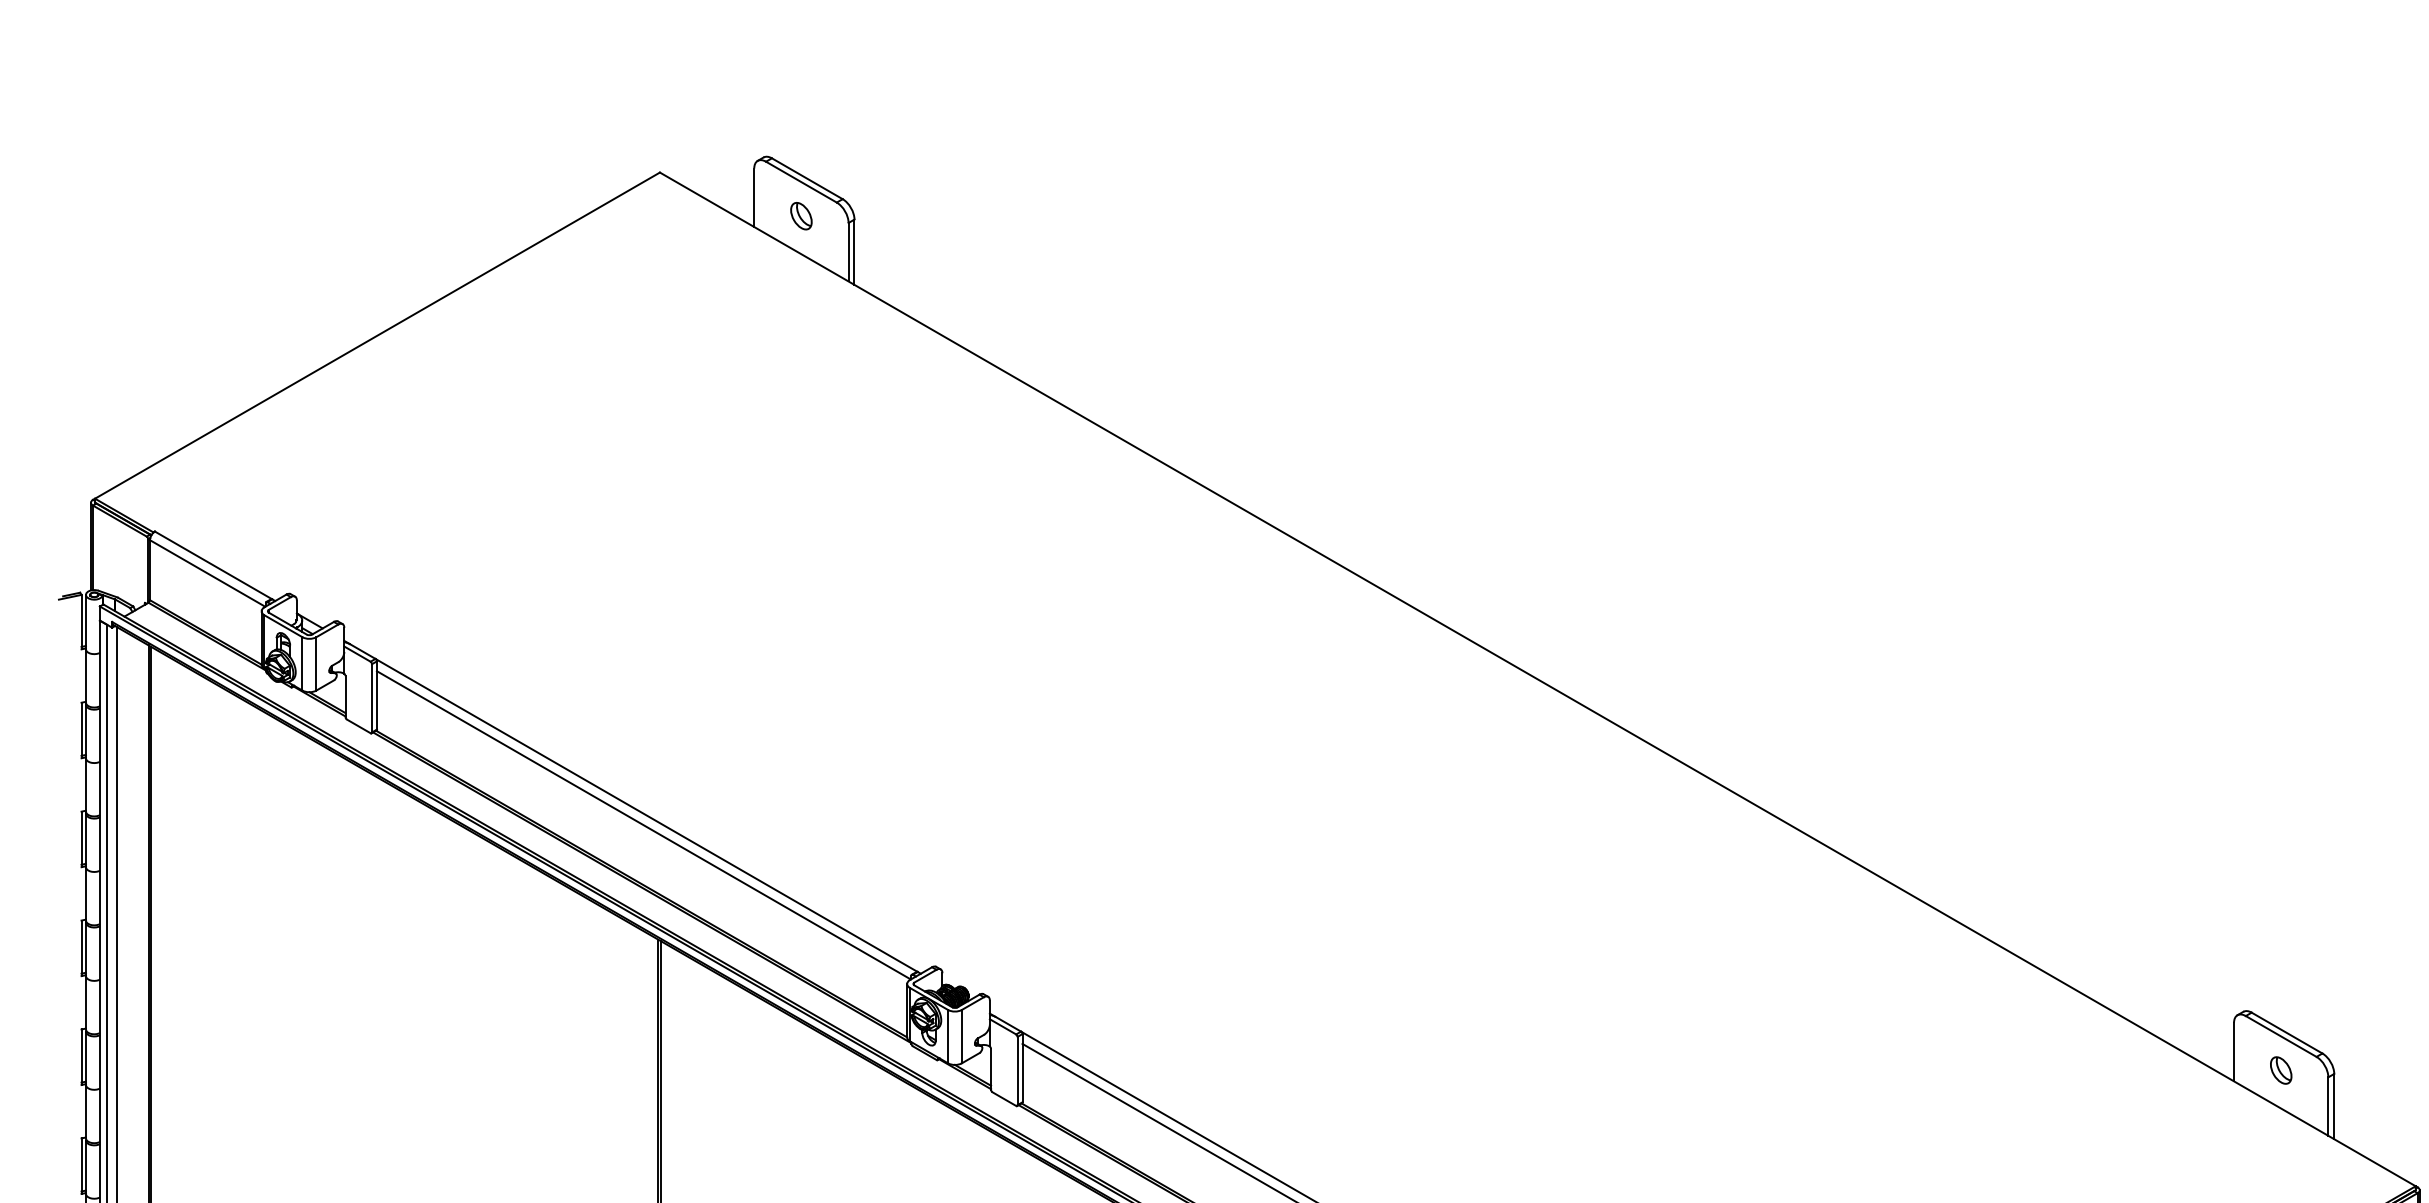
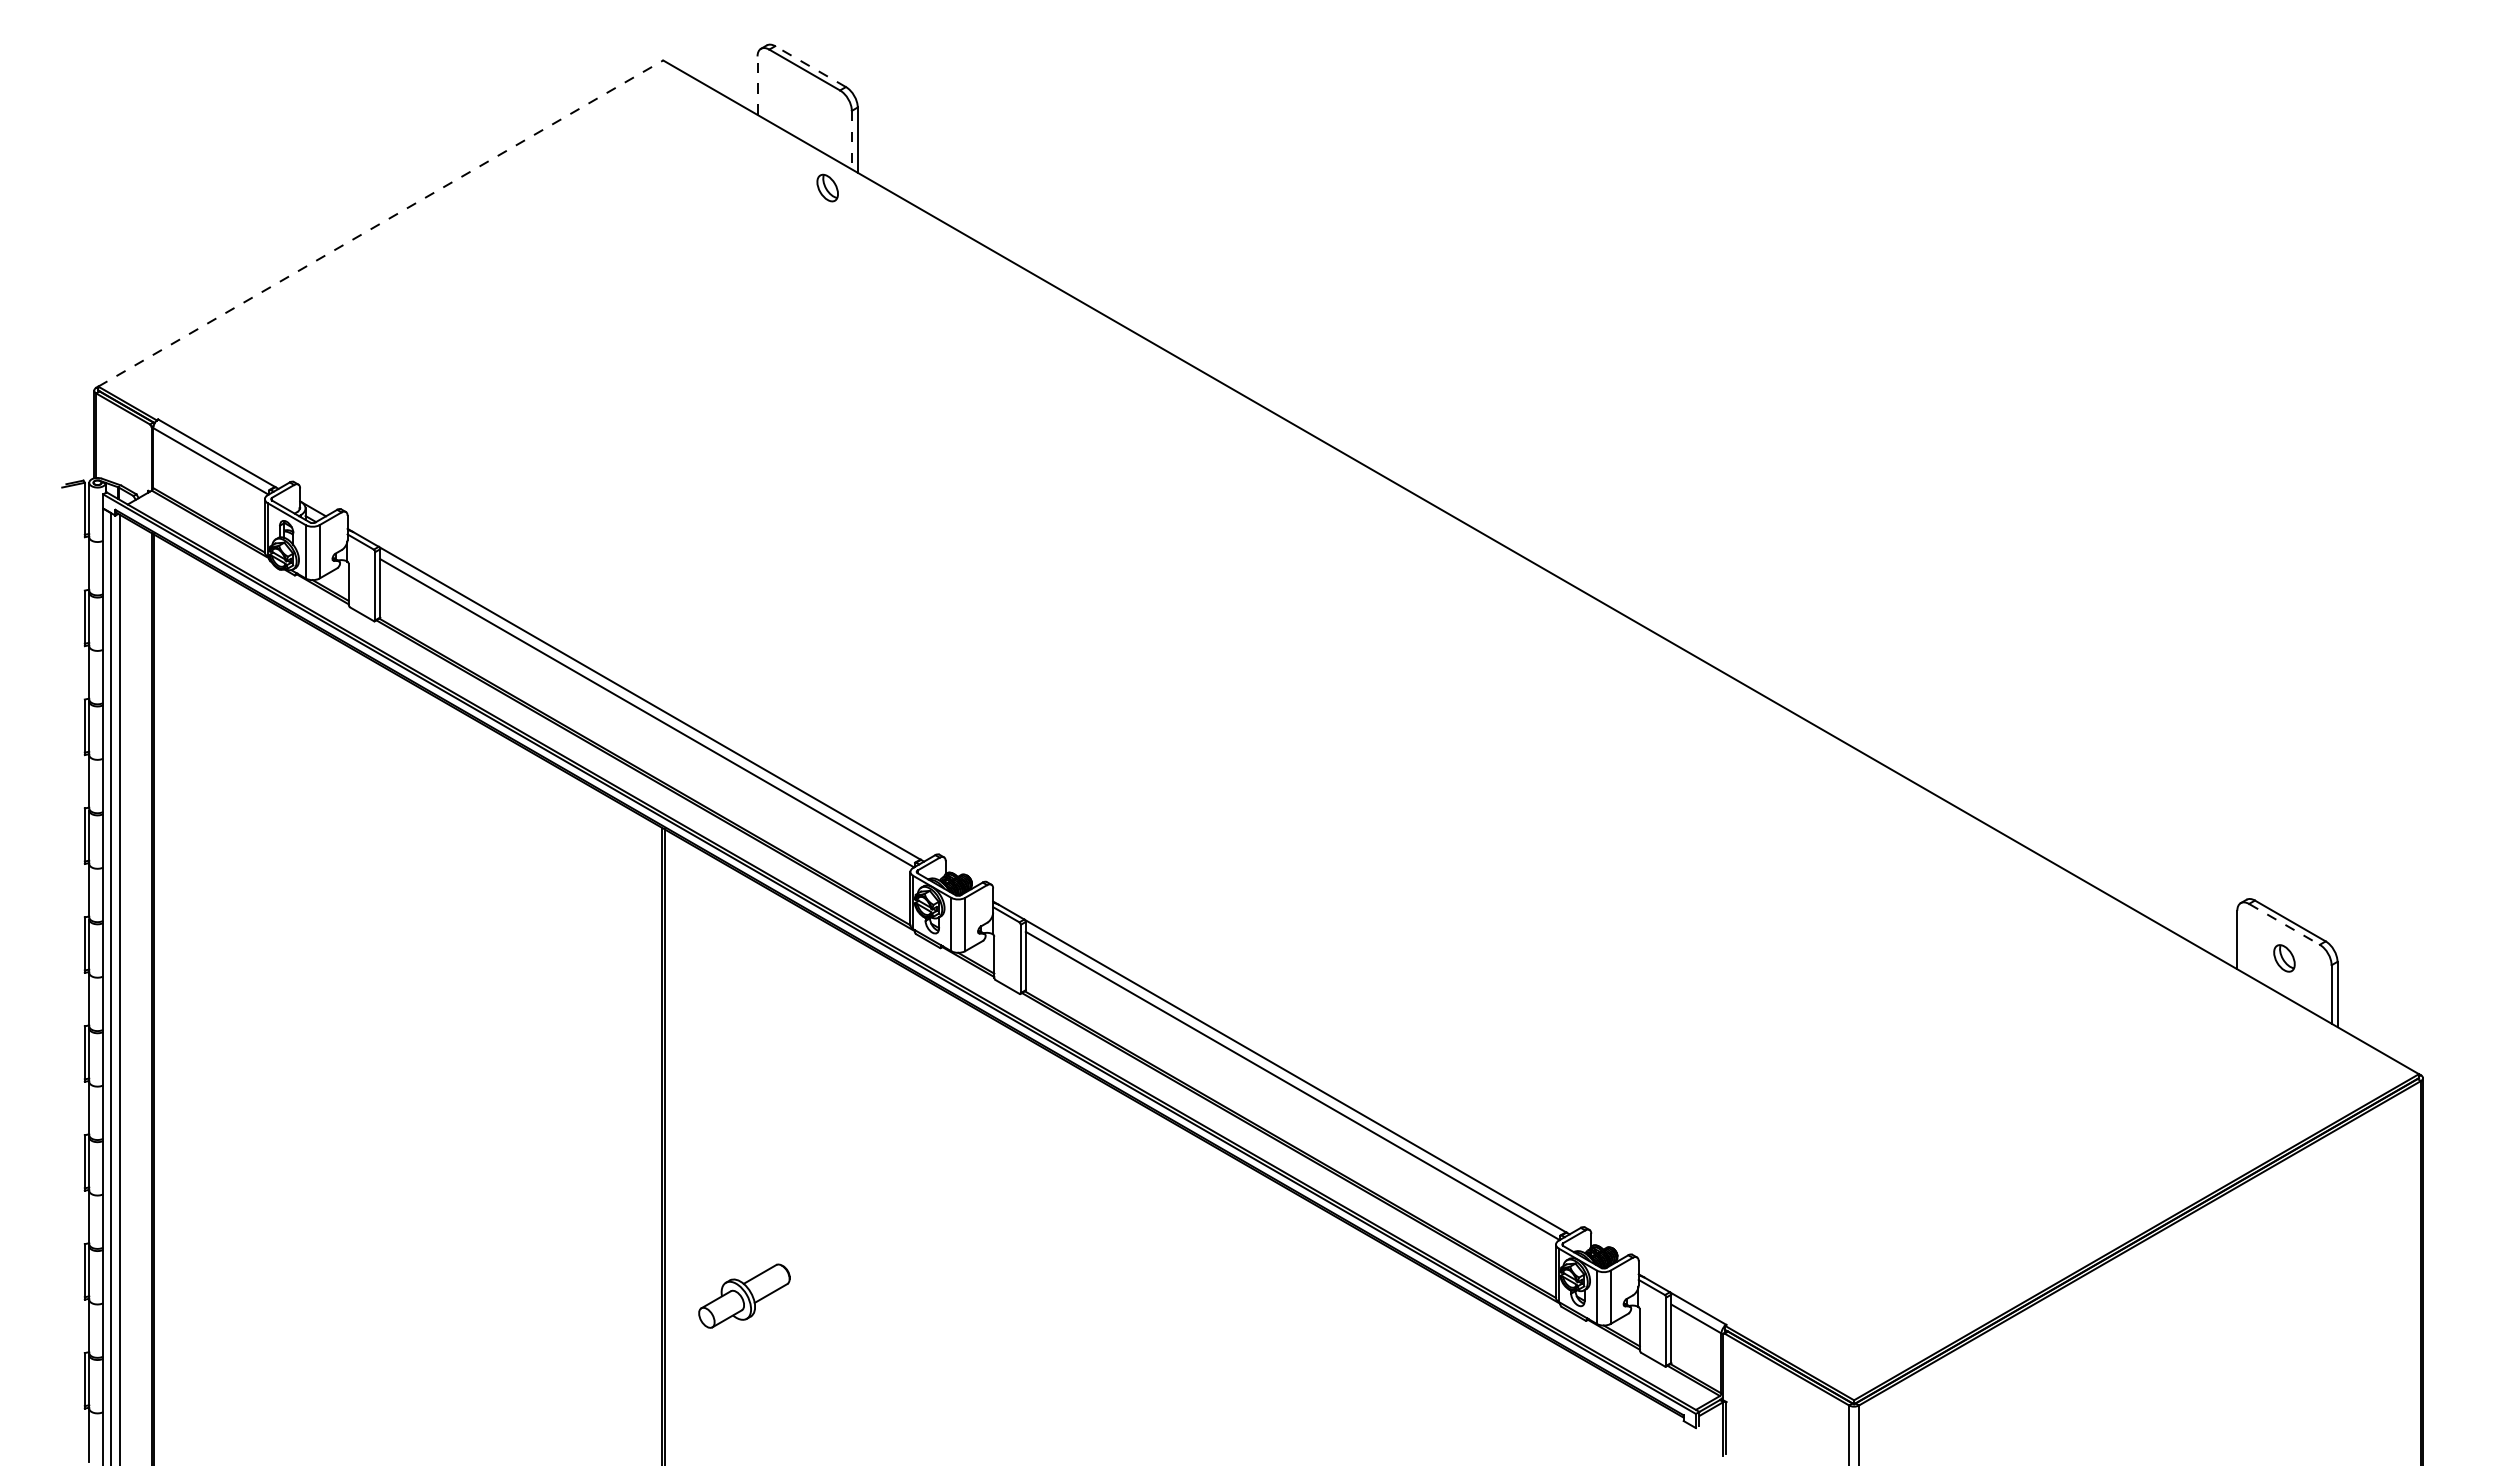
line: (807, 178) -> (810, 66), solid -> dashed
line: (754, 197) -> (757, 85), solid -> dashed
part: (801, 215) -> (827, 187), moved
line: (848, 252) -> (851, 140), solid -> dashed
line: (378, 335) -> (381, 223), solid -> dashed
line: (2281, 1036) -> (2284, 924), solid -> dashed

